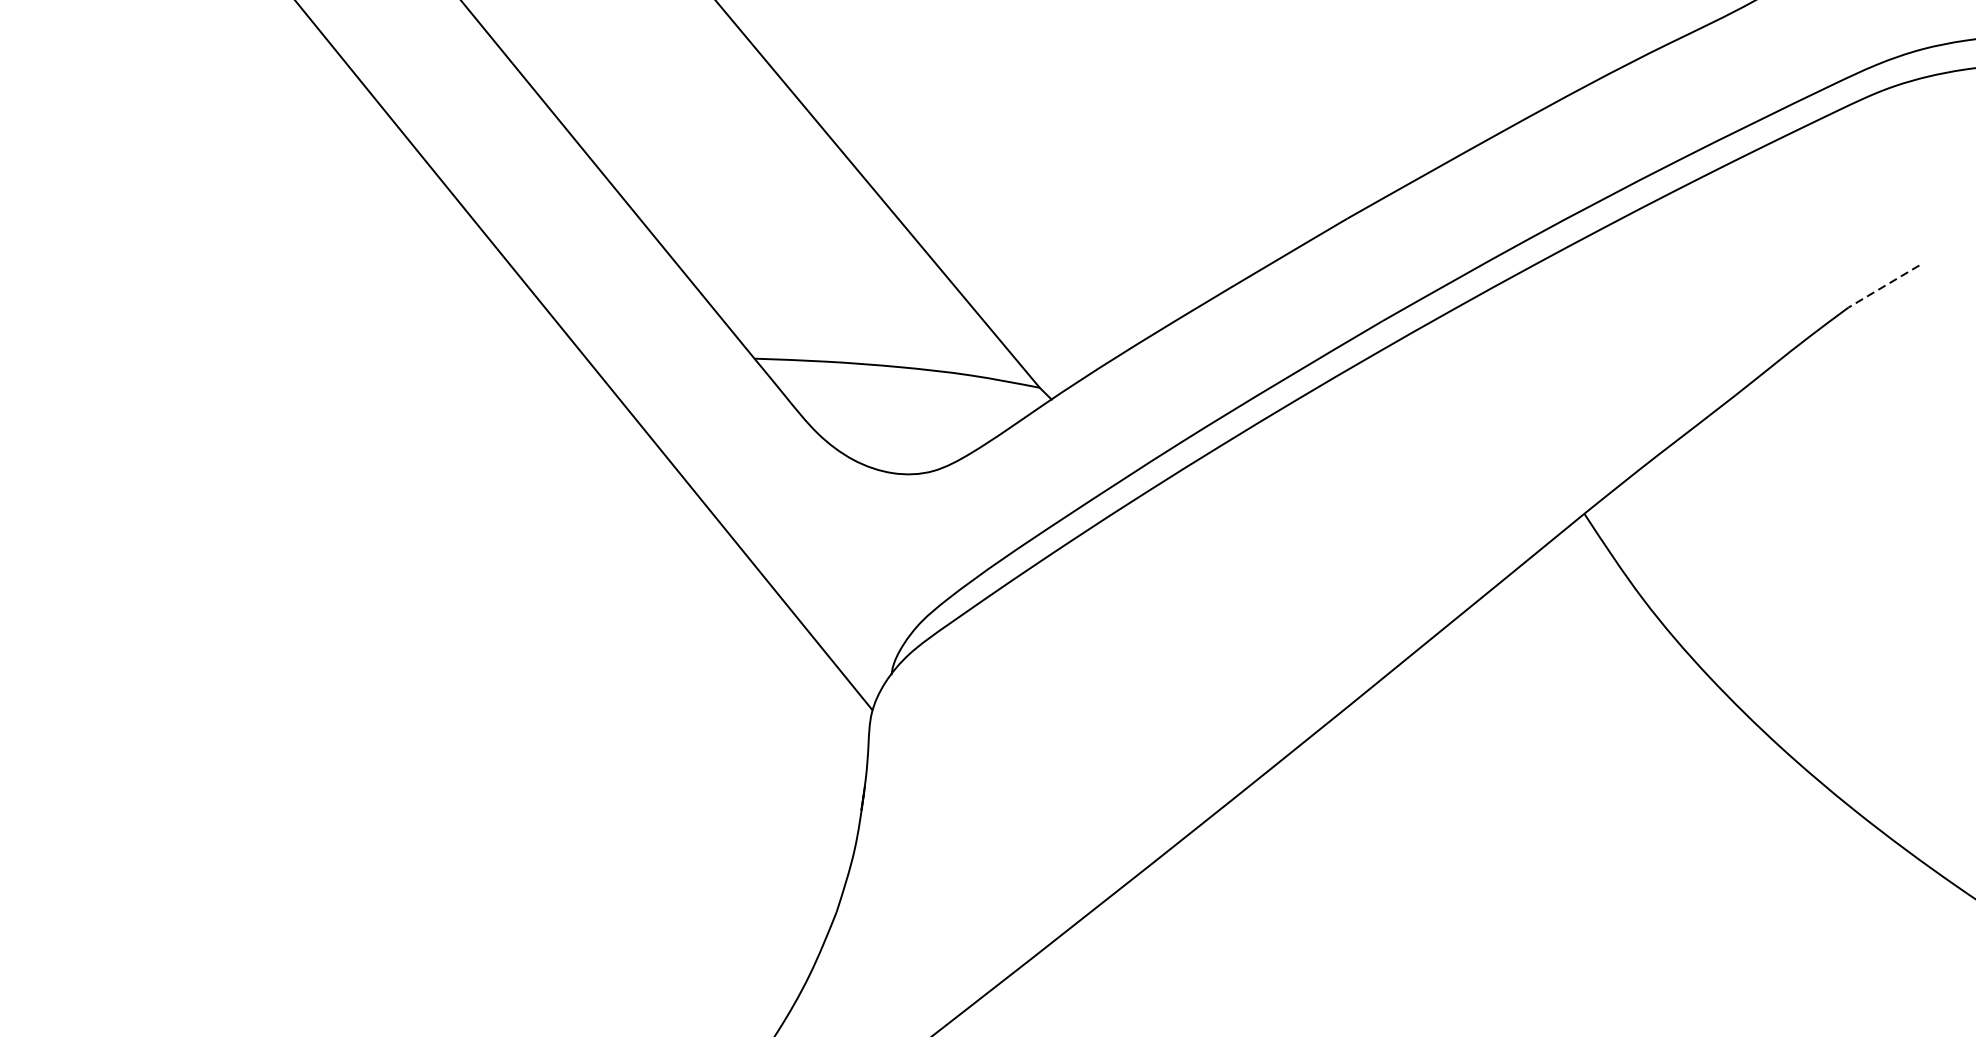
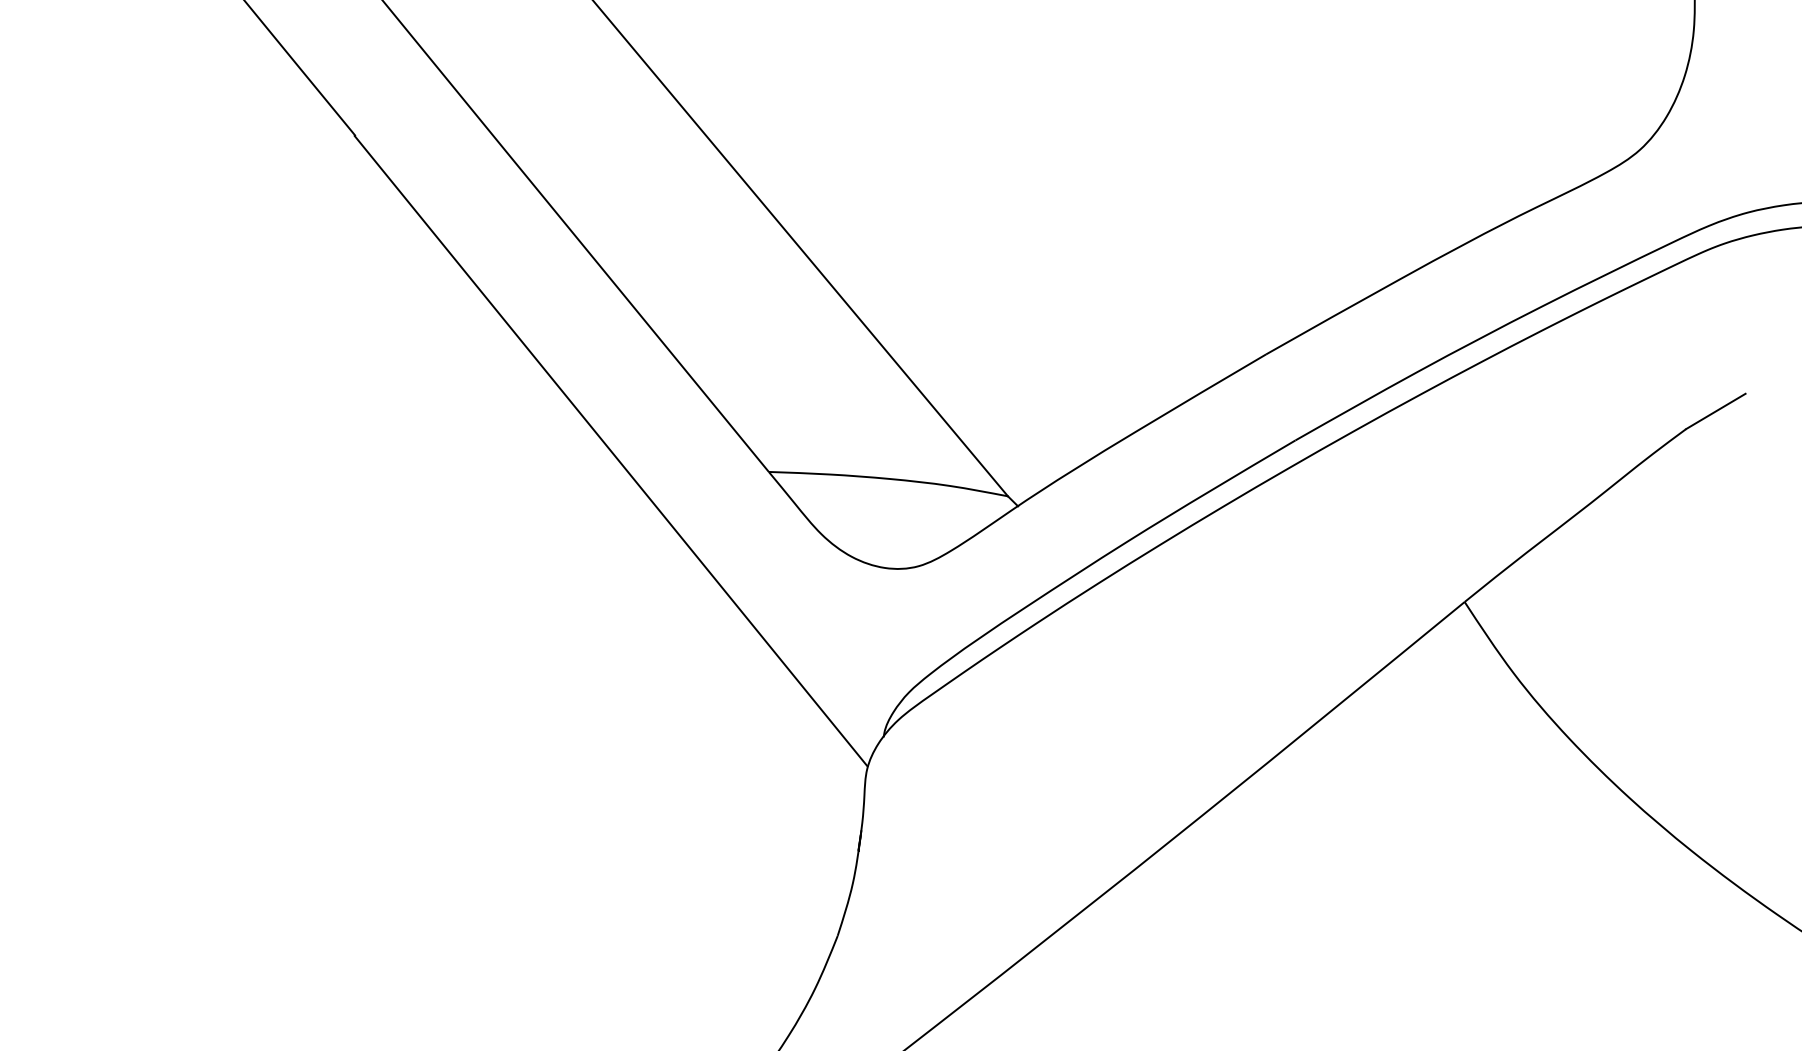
line: (1883, 286) -> (1715, 411), dashed -> solid

